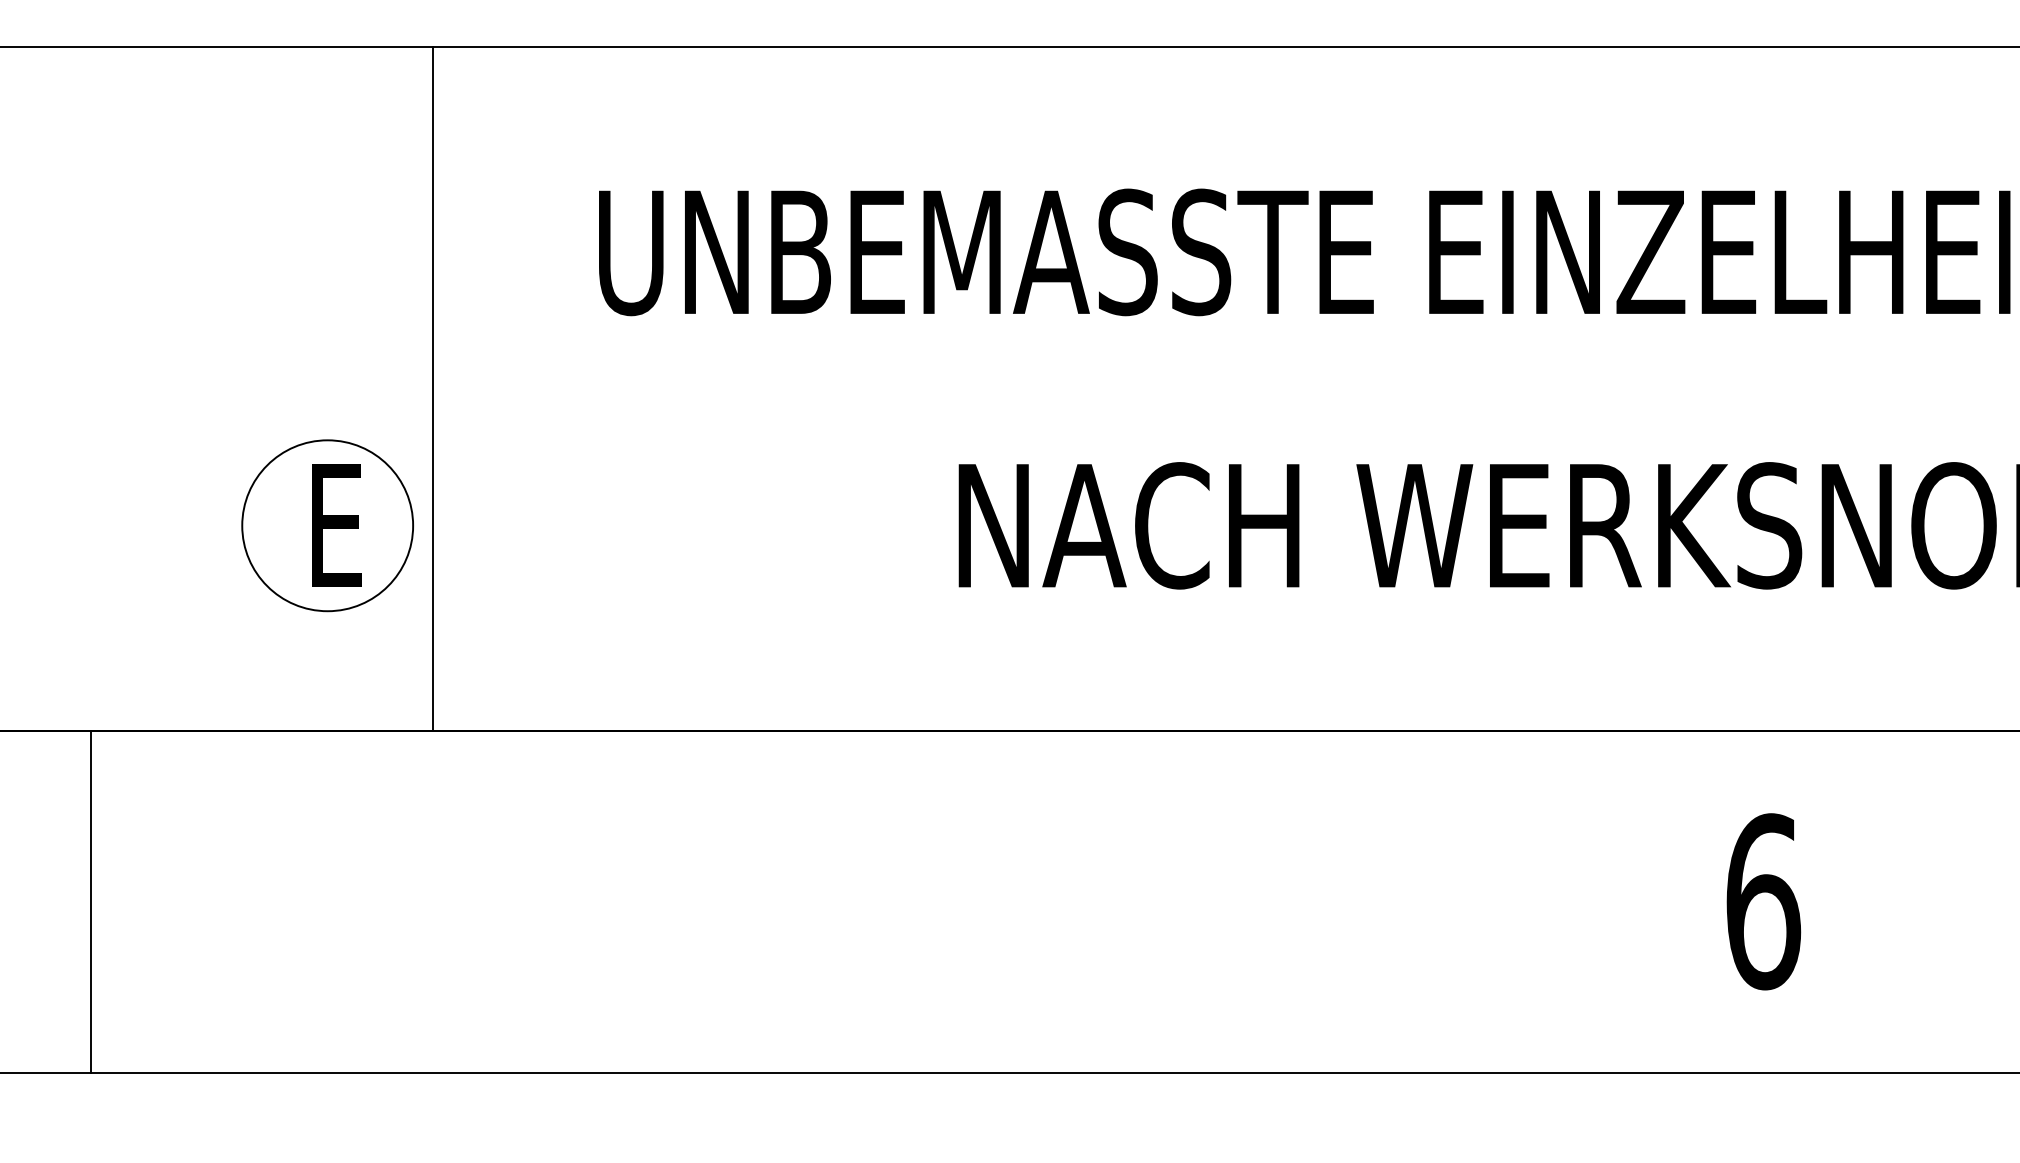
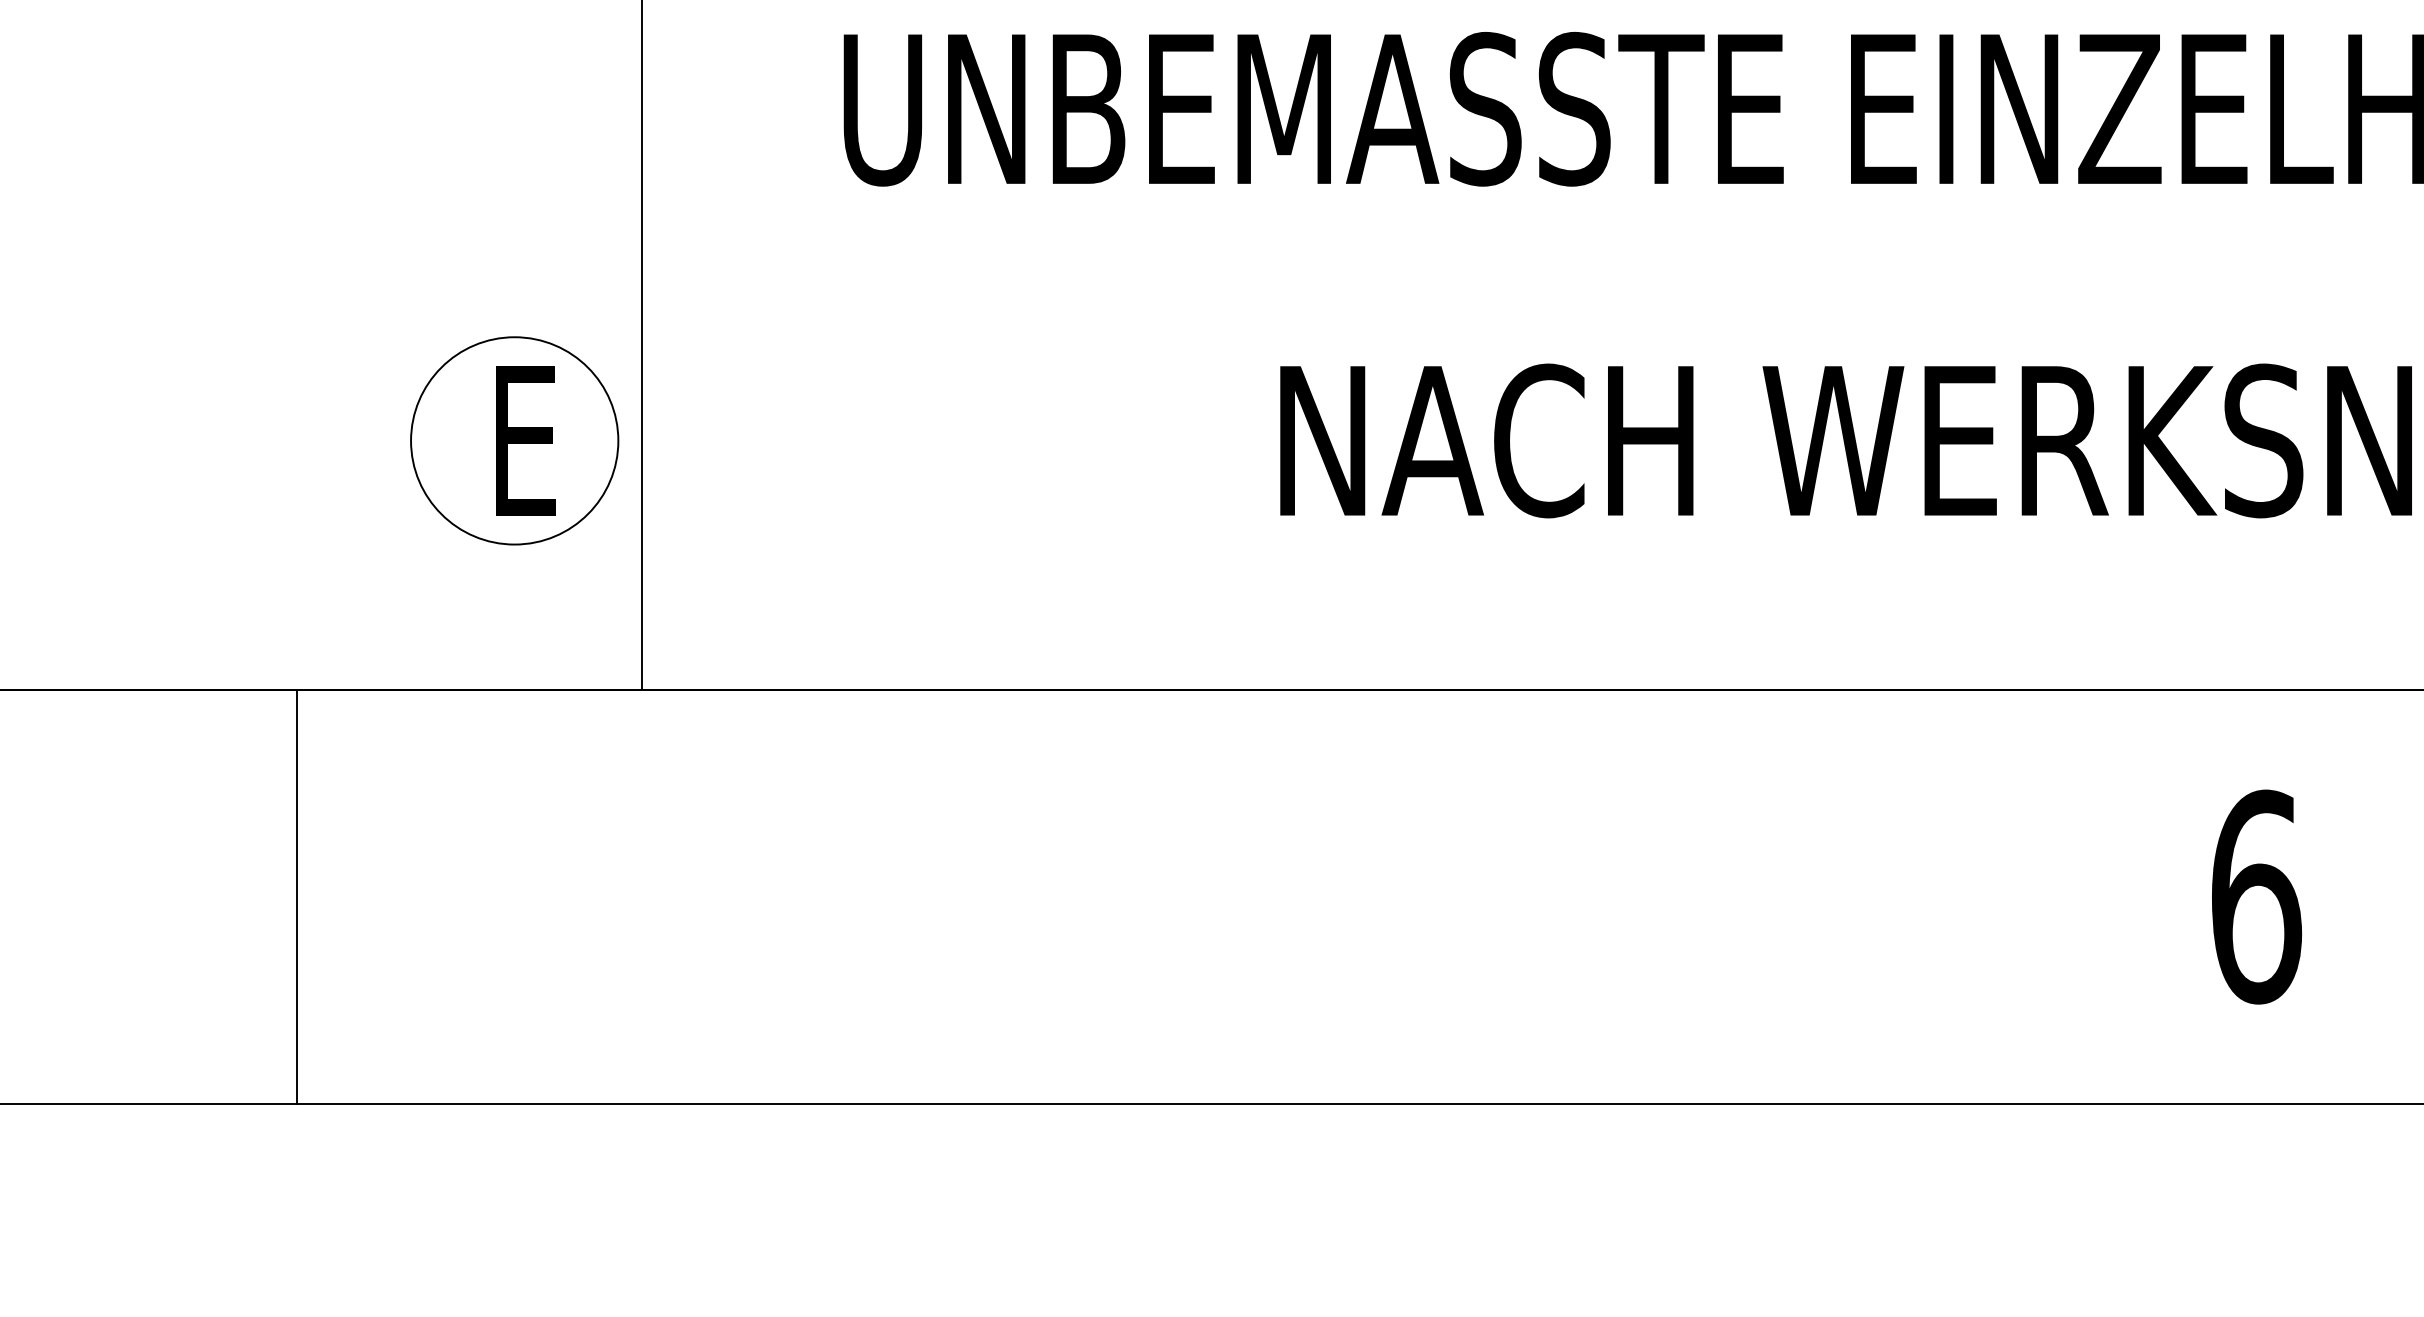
line: (90, 901) -> (296, 896), moved

